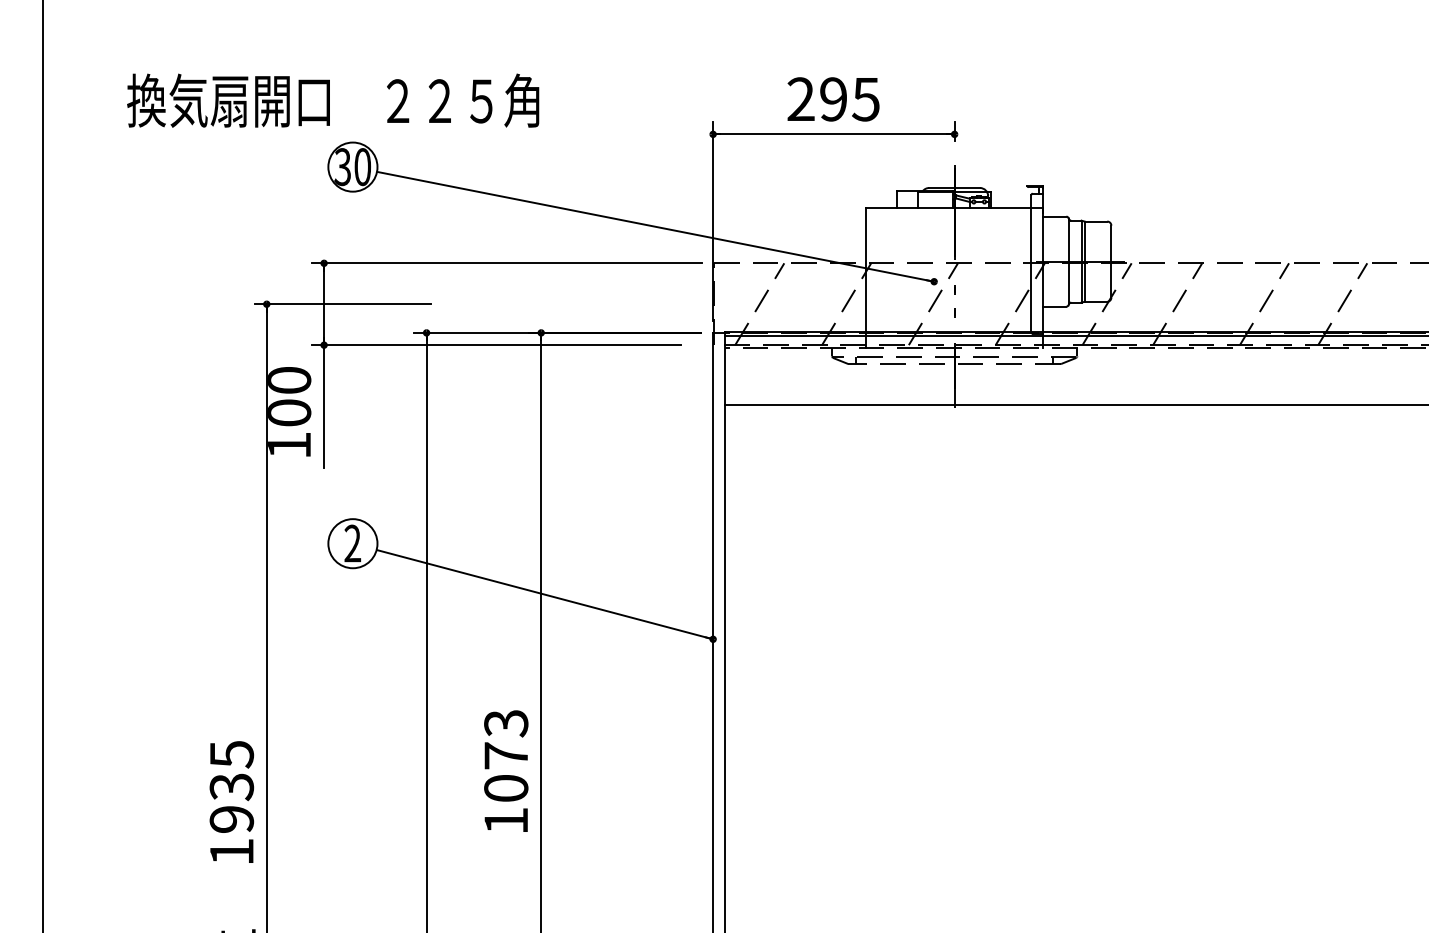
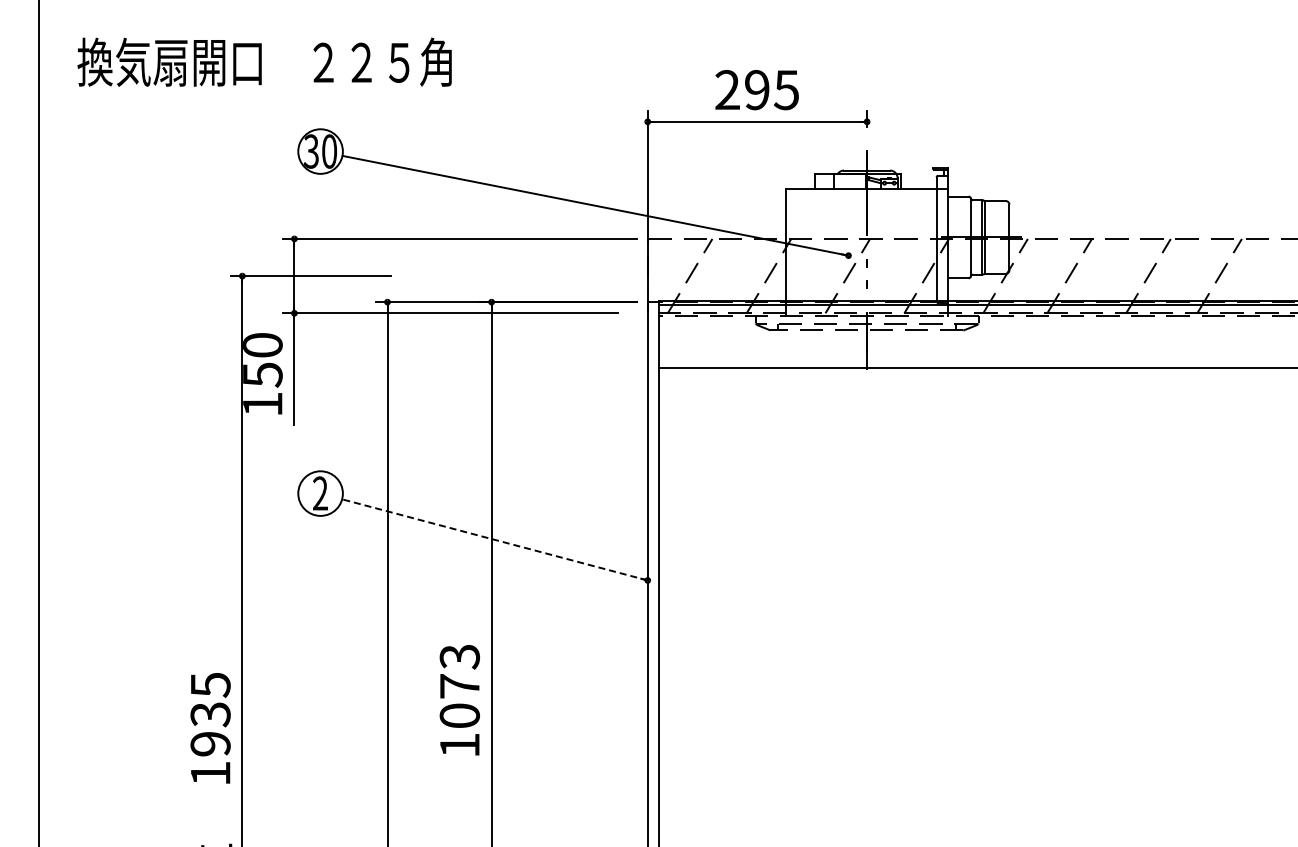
text: (333, 99) -> (264, 61), moved
text: (288, 412) -> (262, 374), 100 -> 150
line: (544, 594) -> (494, 539), solid -> dashed

